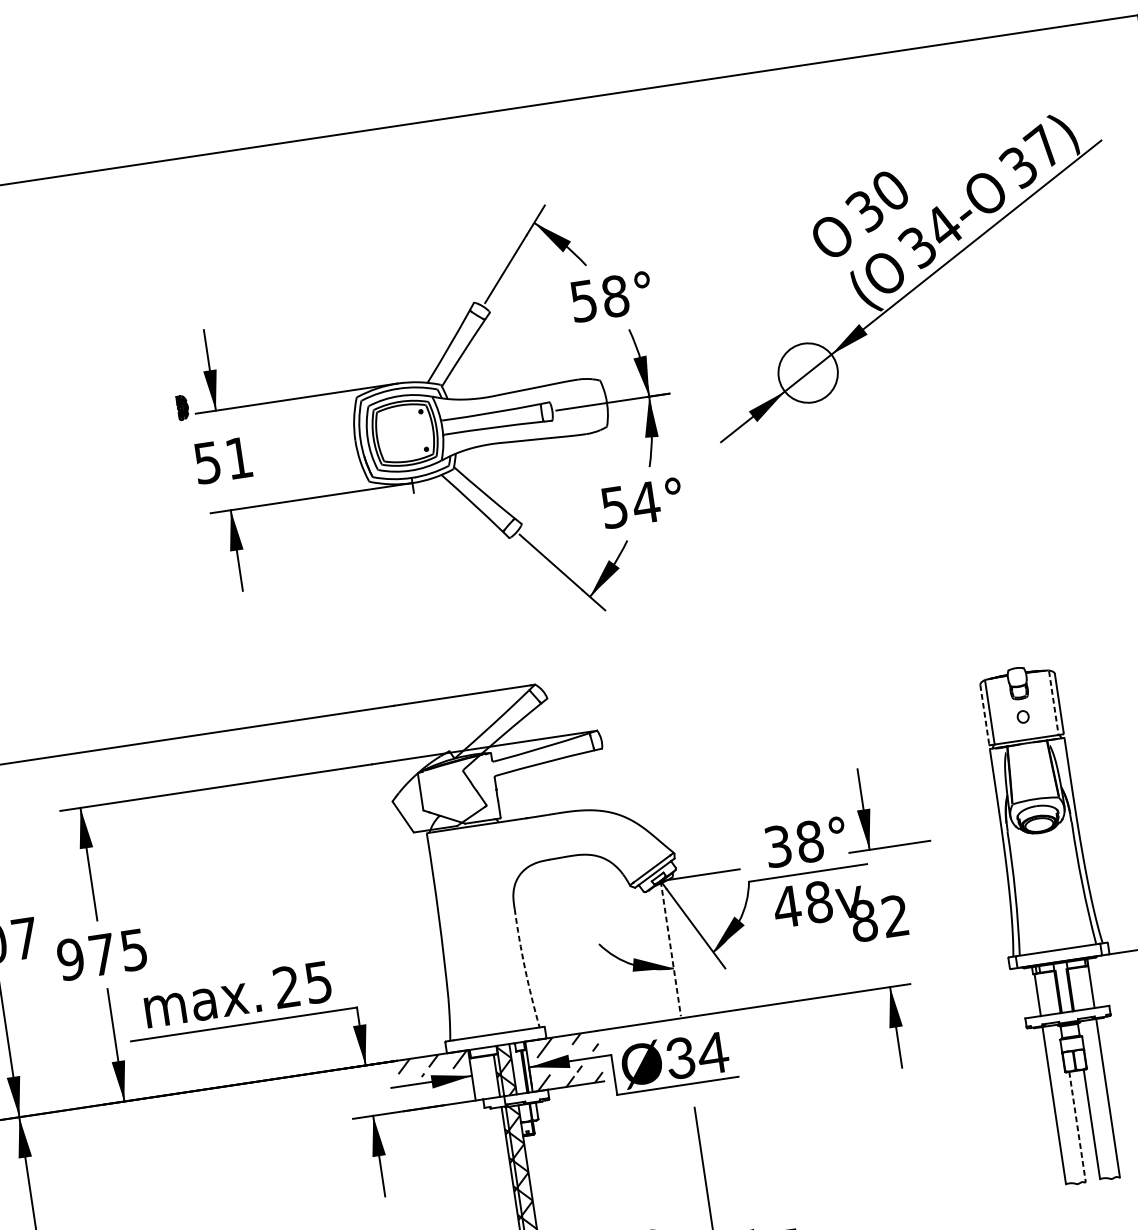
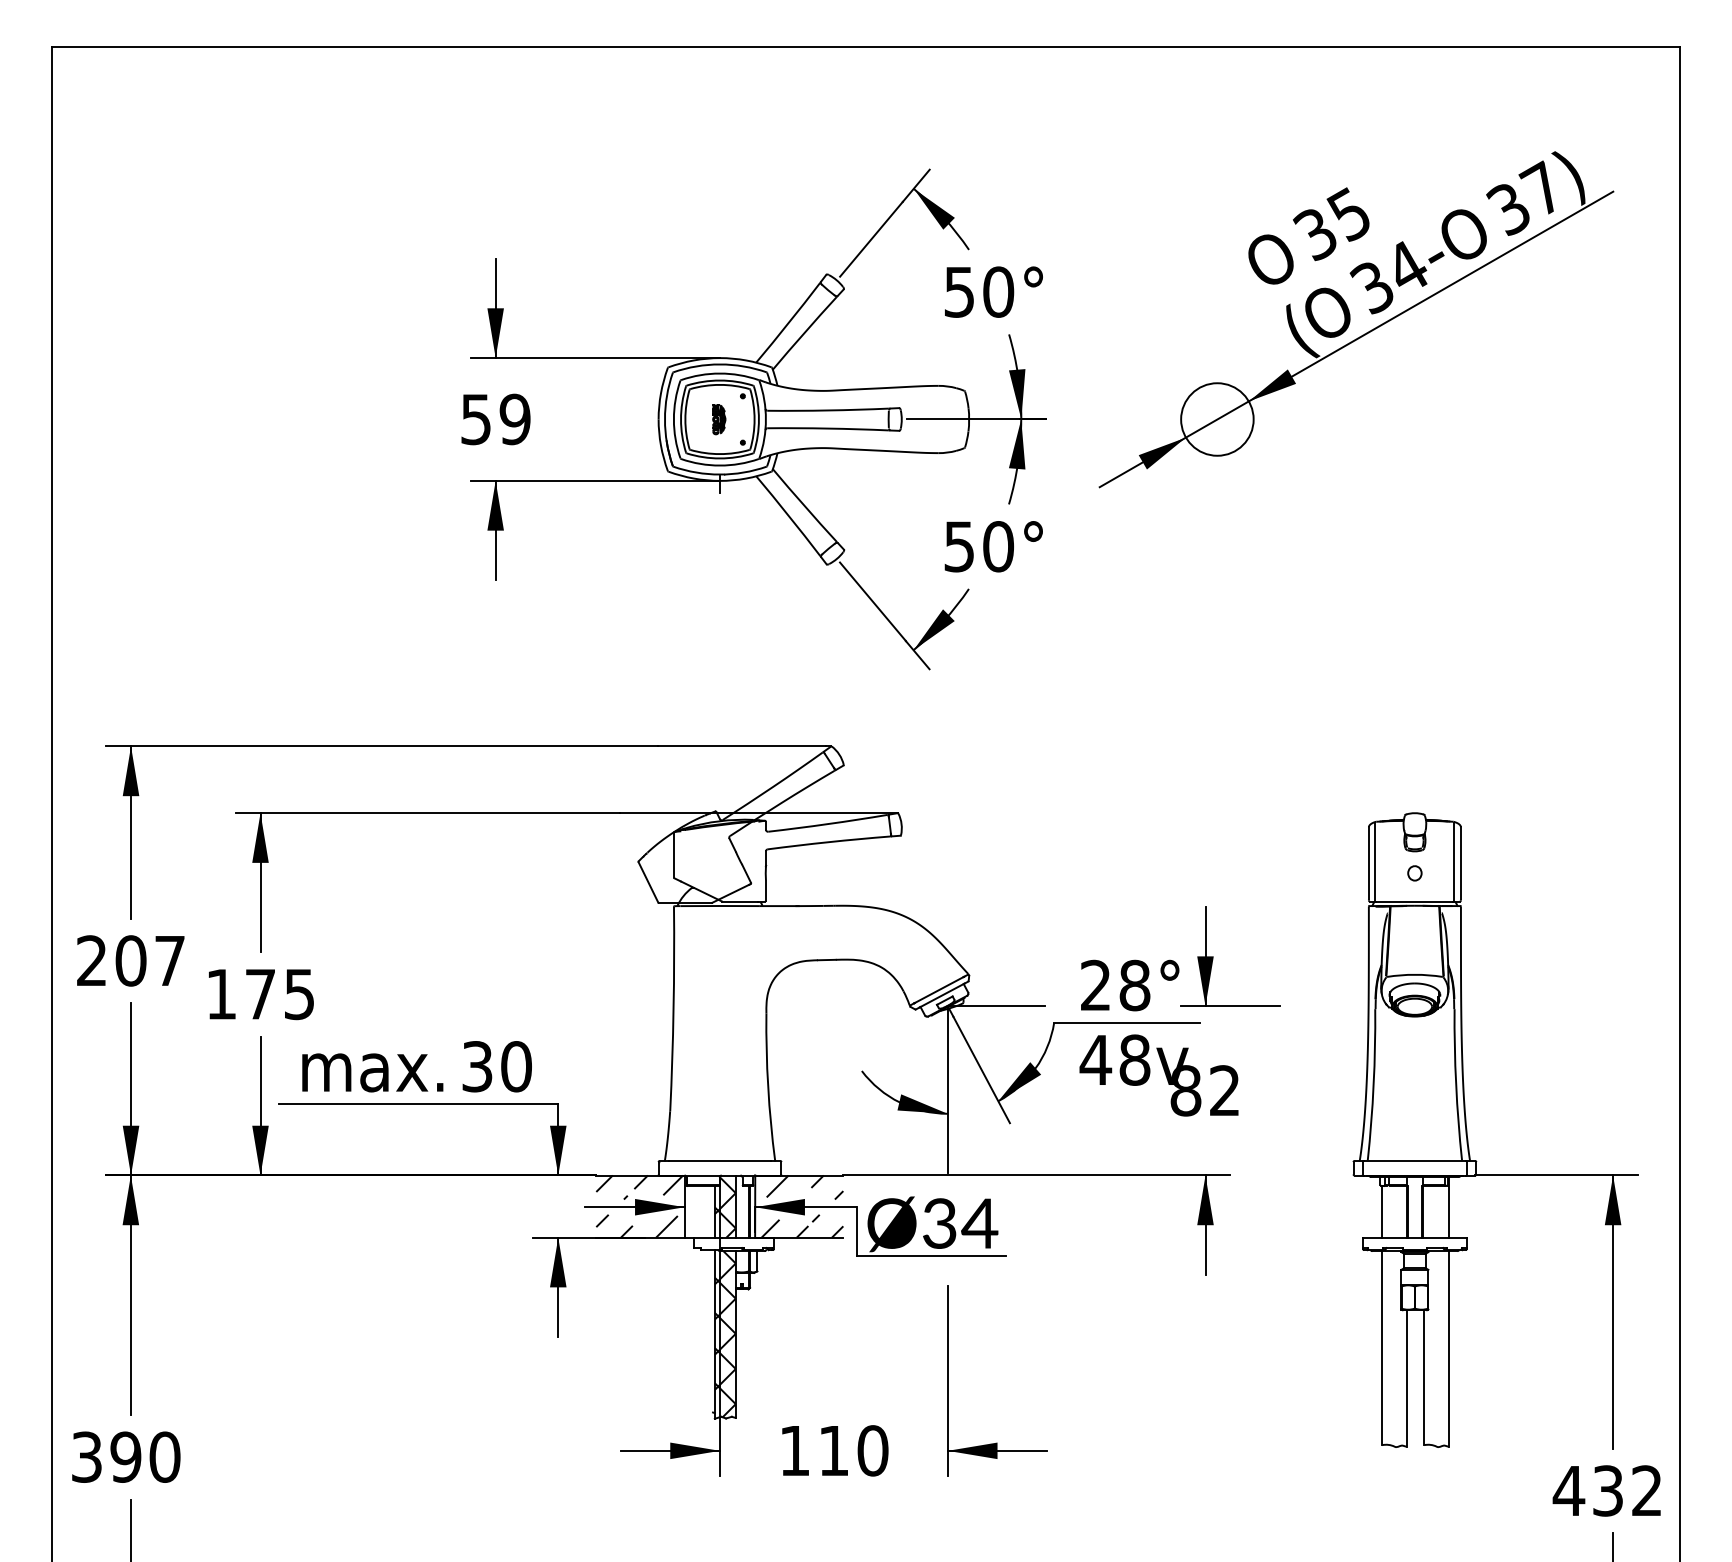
text: (888, 191) -> (1347, 214), 30 -> 35
text: (615, 295) -> (998, 291), 58° -> 50°
part: (183, 407) -> (719, 419), moved
text: (238, 458) -> (514, 419), 51 -> 59
text: (646, 502) -> (998, 546), 54° -> 50°
line: (1053, 702) -> (1454, 861), dashed -> solid
line: (984, 714) -> (1368, 863), dashed -> solid
text: (777, 846) -> (1095, 985), 38° -> 28°
line: (670, 948) -> (947, 1089), dashed -> solid
text: (70, 959) -> (221, 994), 975 -> 175
arc: (525, 968) -> (768, 1087), dashed -> solid
text: (302, 984) -> (496, 1066), 25 -> 30
hatch: (435, 1096) -> (636, 1225), added
line: (1077, 1127) -> (1406, 1378), dashed -> solid

